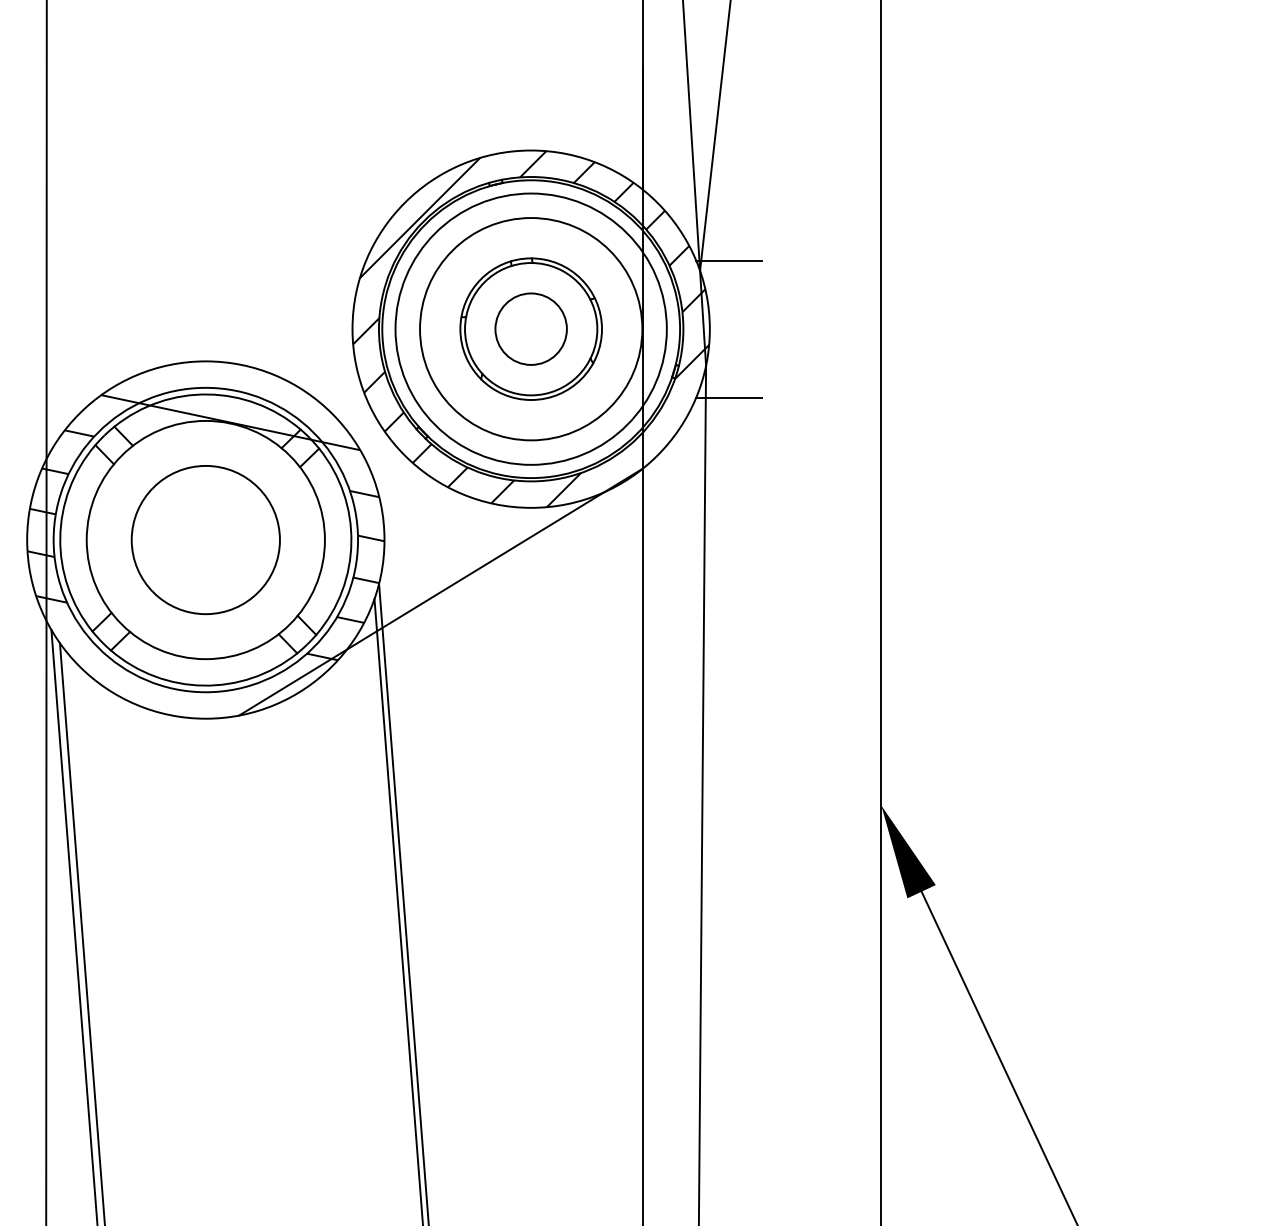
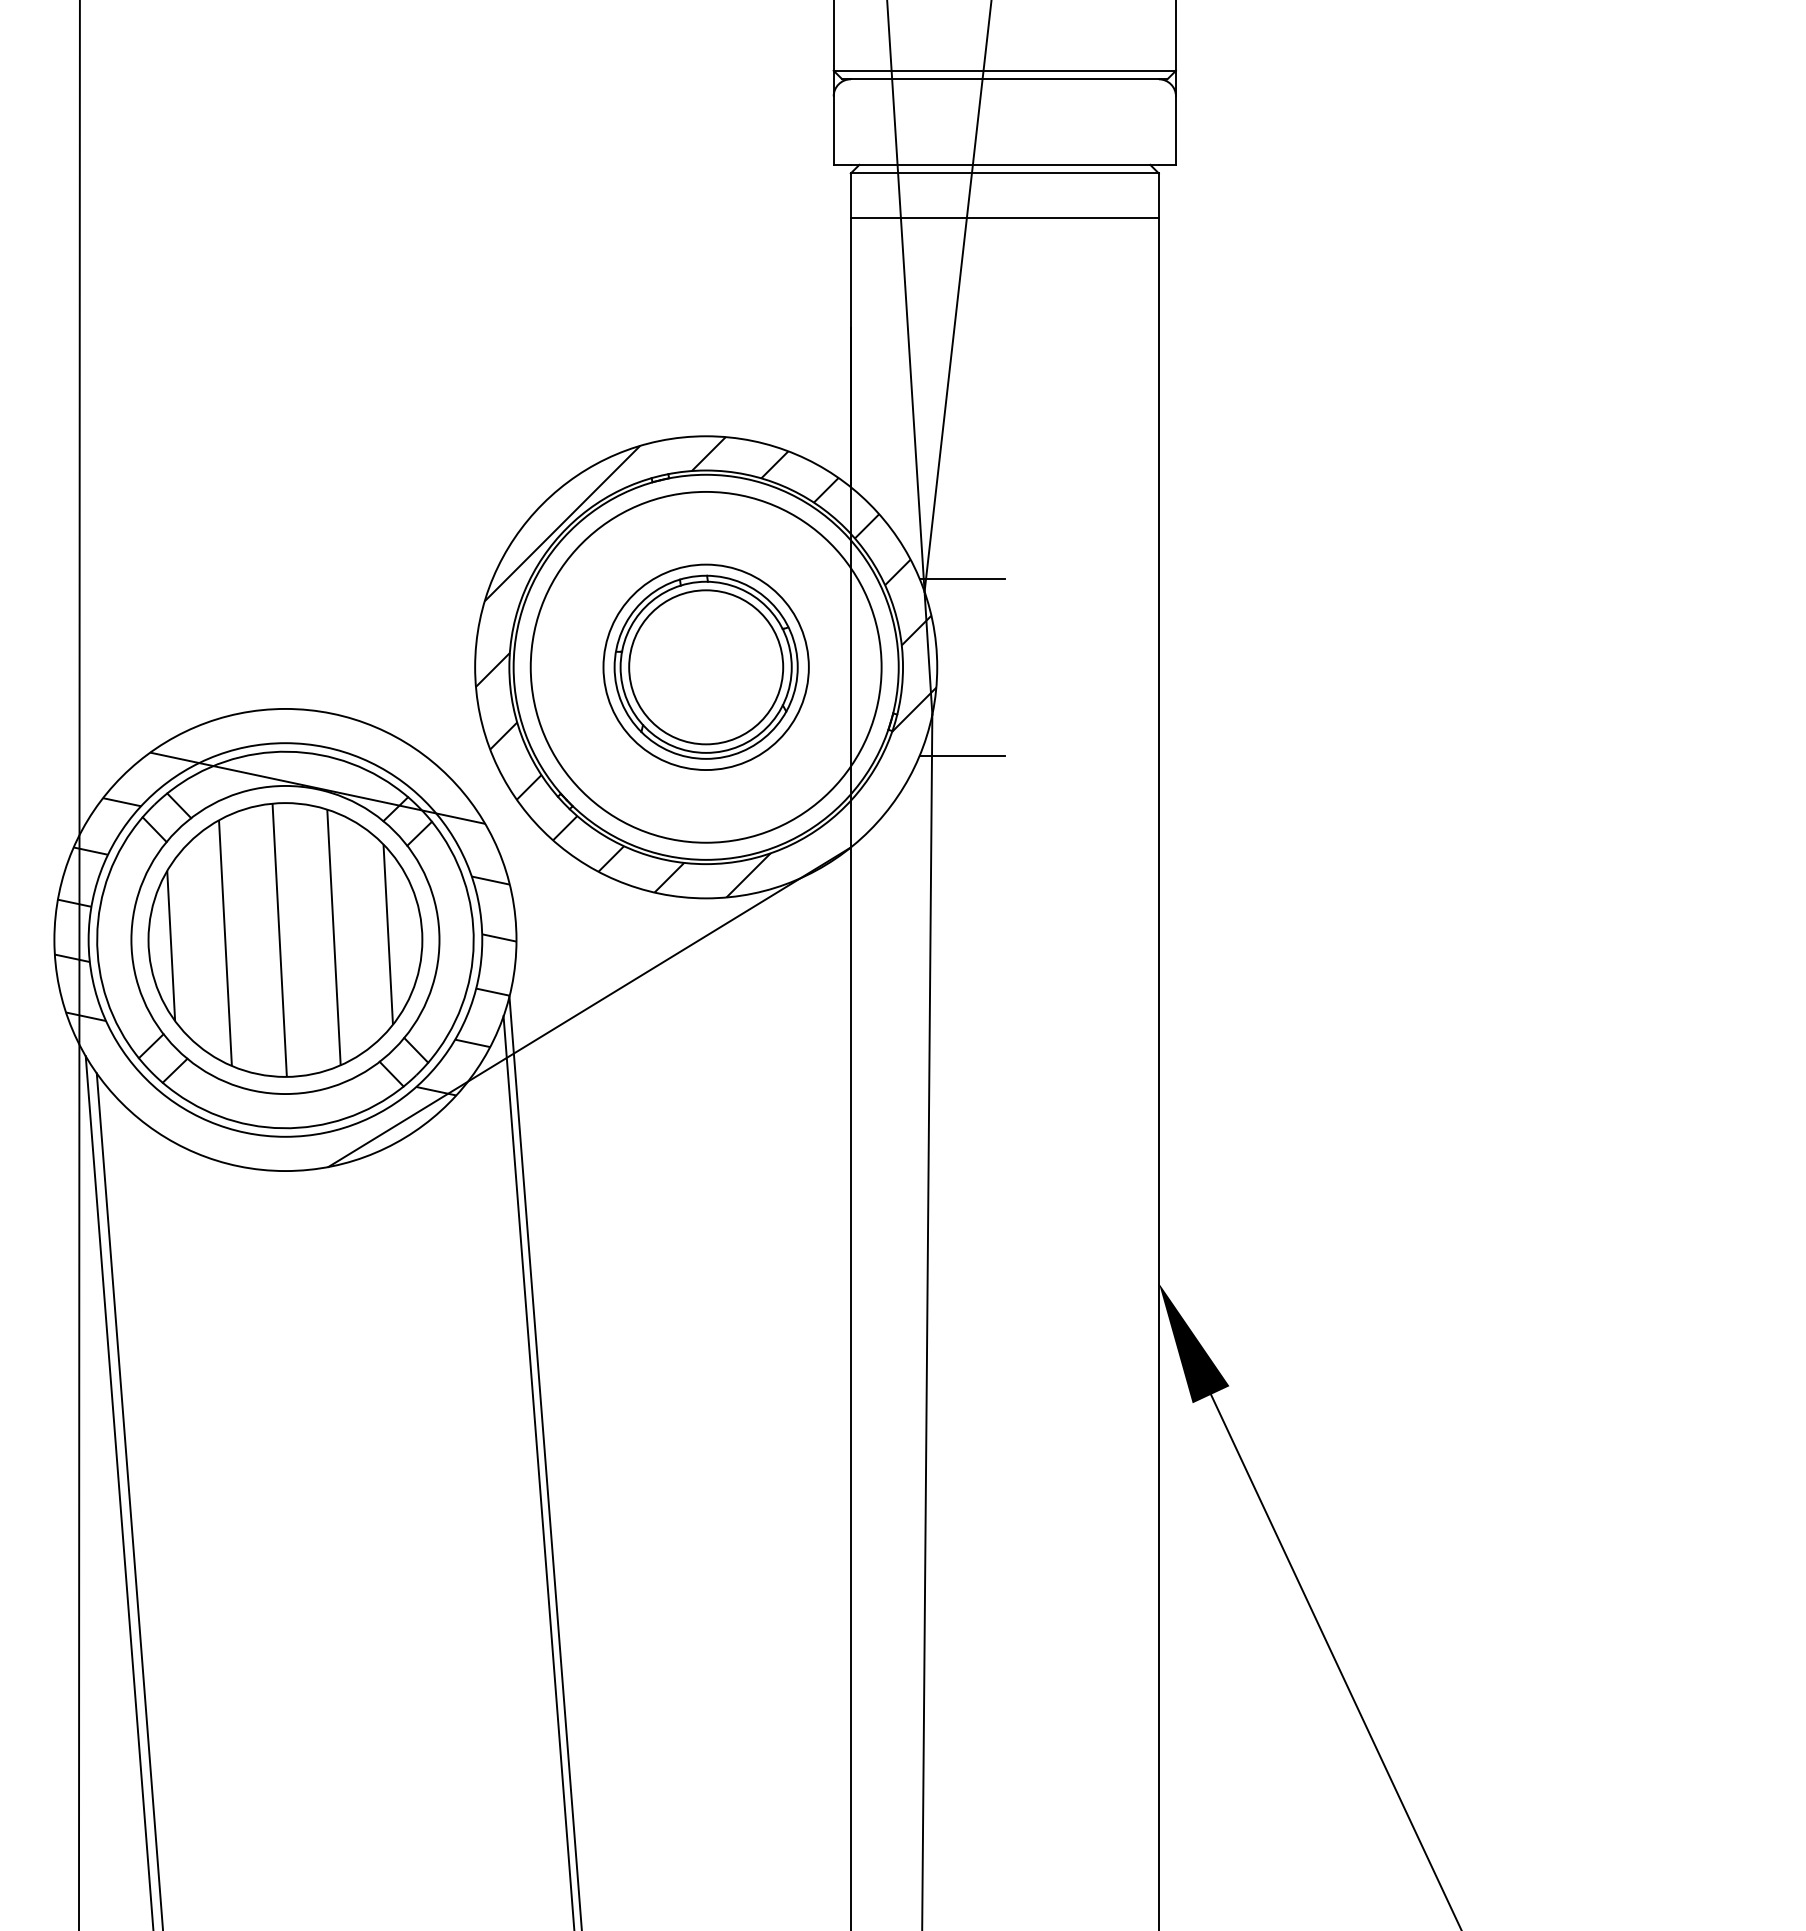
circle: (530, 329) -> (705, 667), size x0.71
circle: (531, 329) -> (706, 667), size x1.67
part: (205, 539) -> (285, 939), size x1.43

